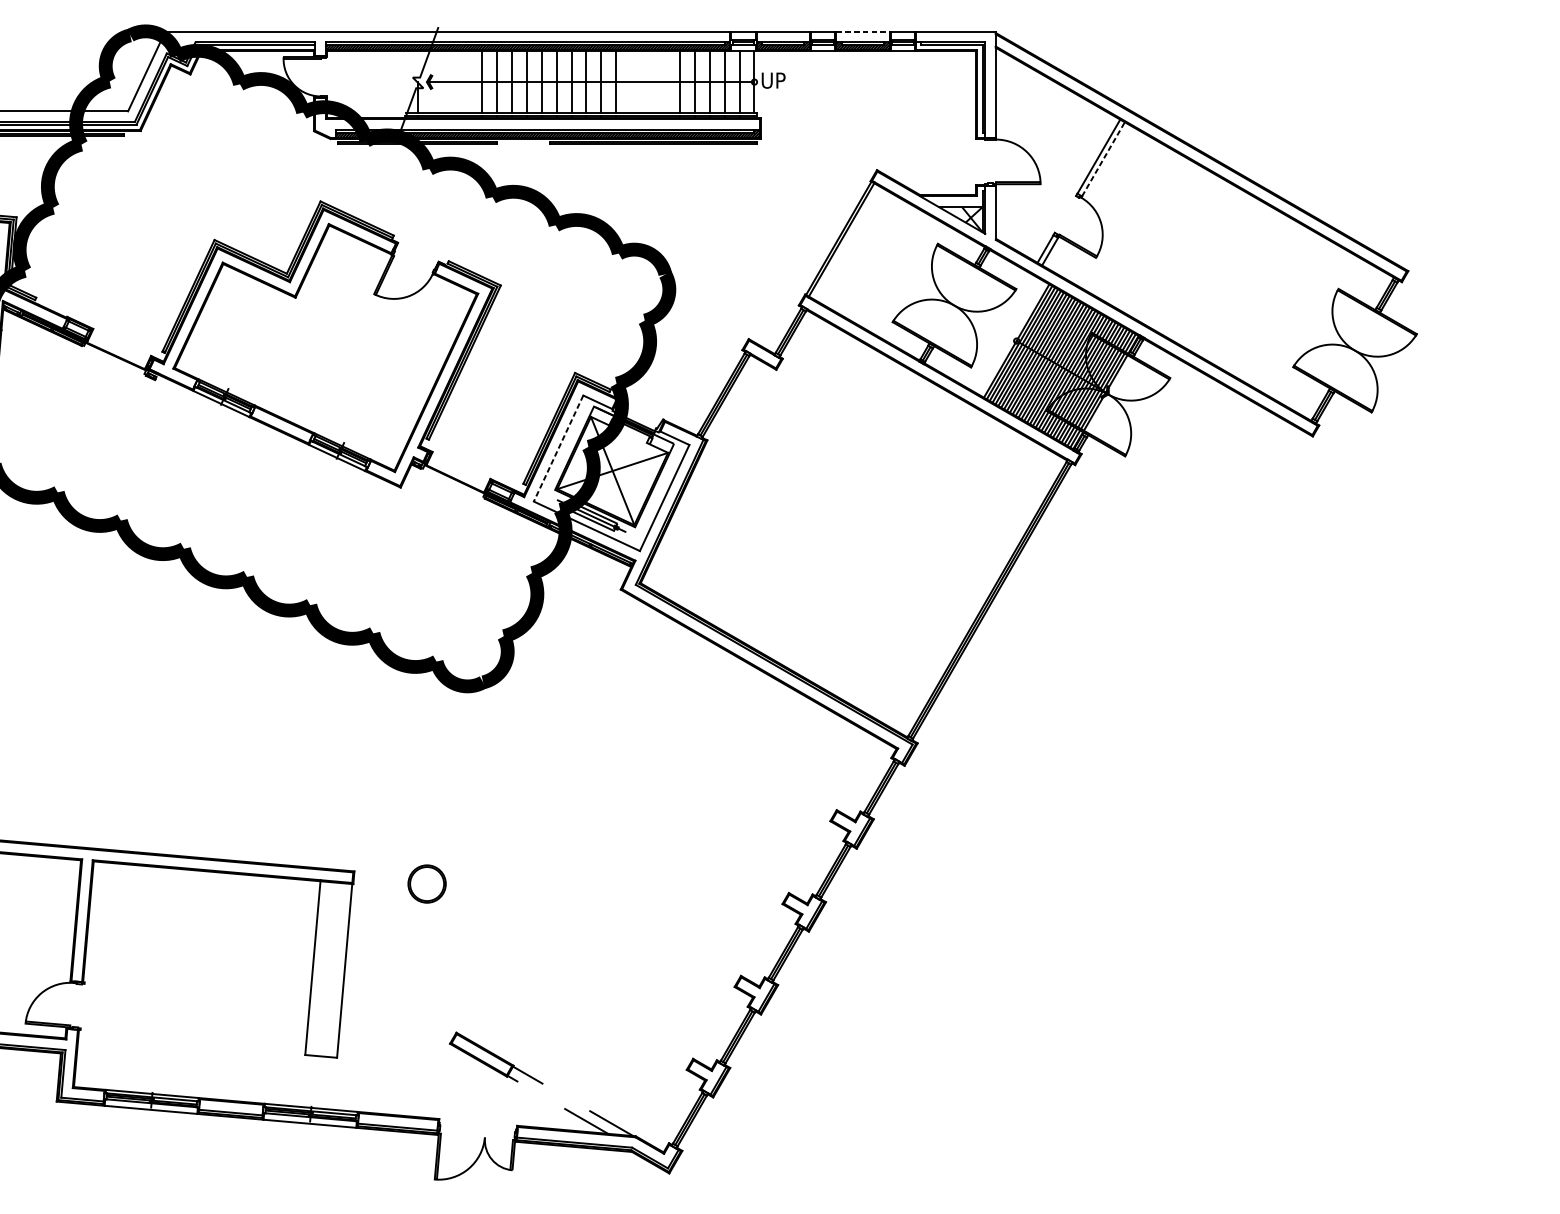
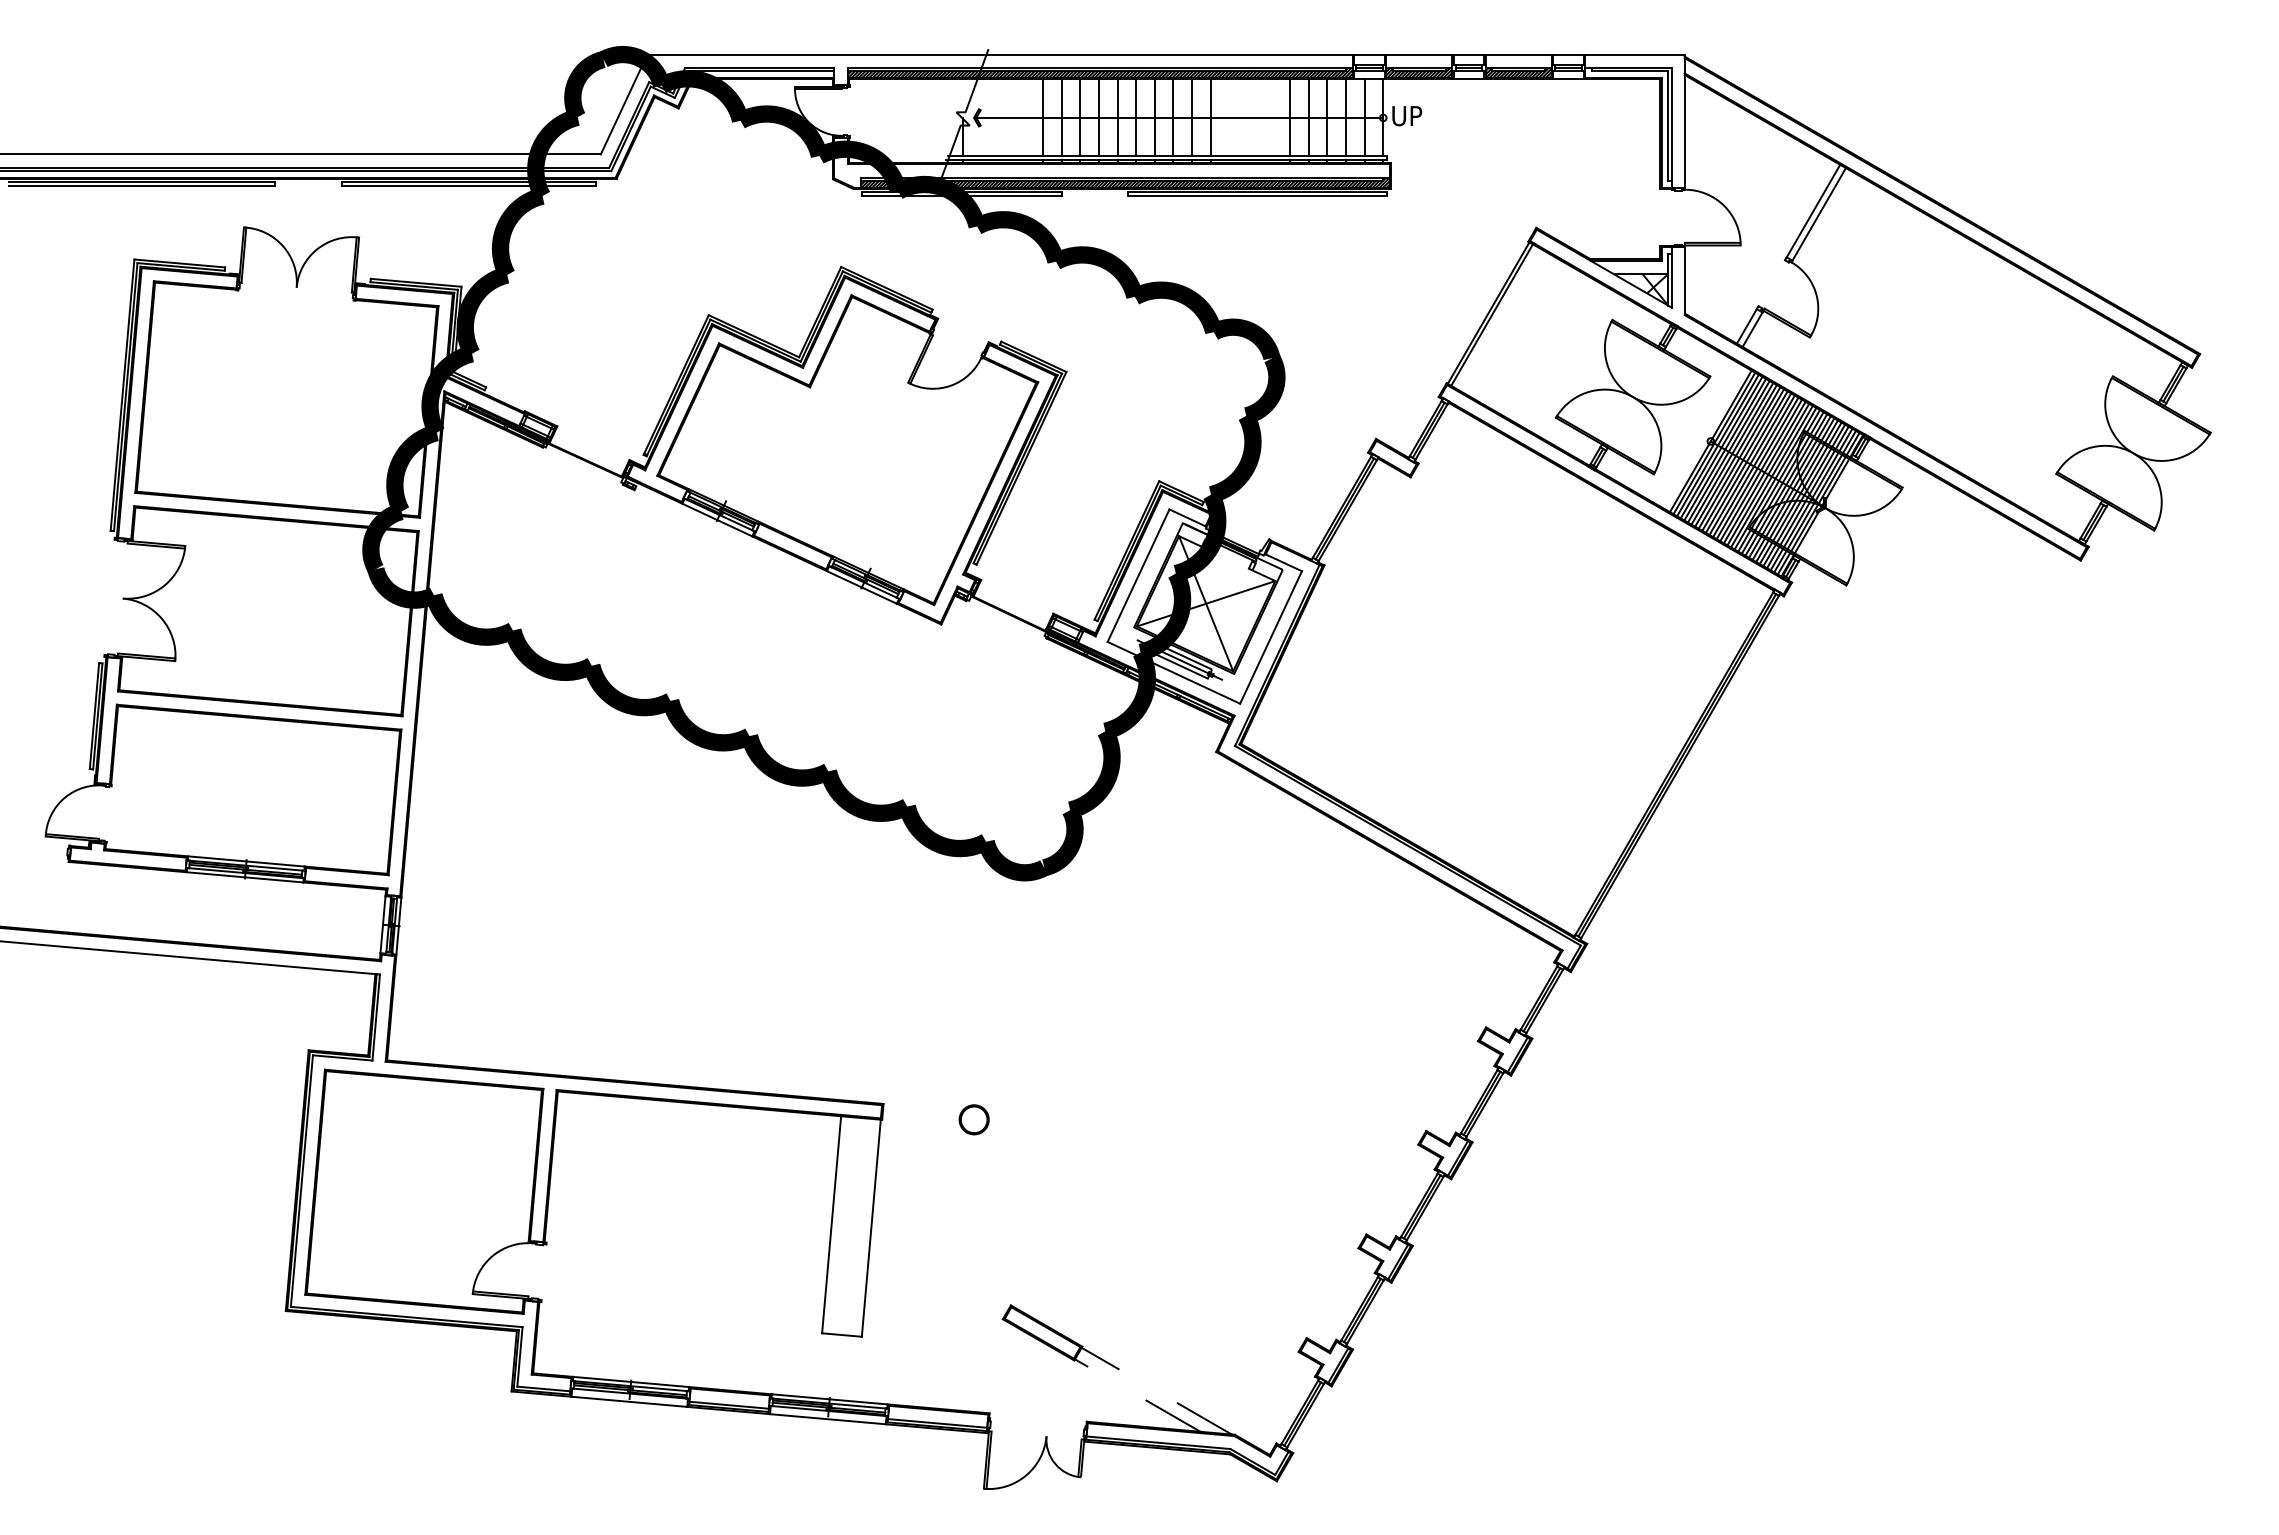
line: (863, 31) -> (1519, 54), dashed -> solid
line: (1103, 158) -> (1819, 213), dashed -> solid
line: (558, 449) -> (1138, 576), dashed -> solid
circle: (426, 883) -> (973, 1119), size x0.62

